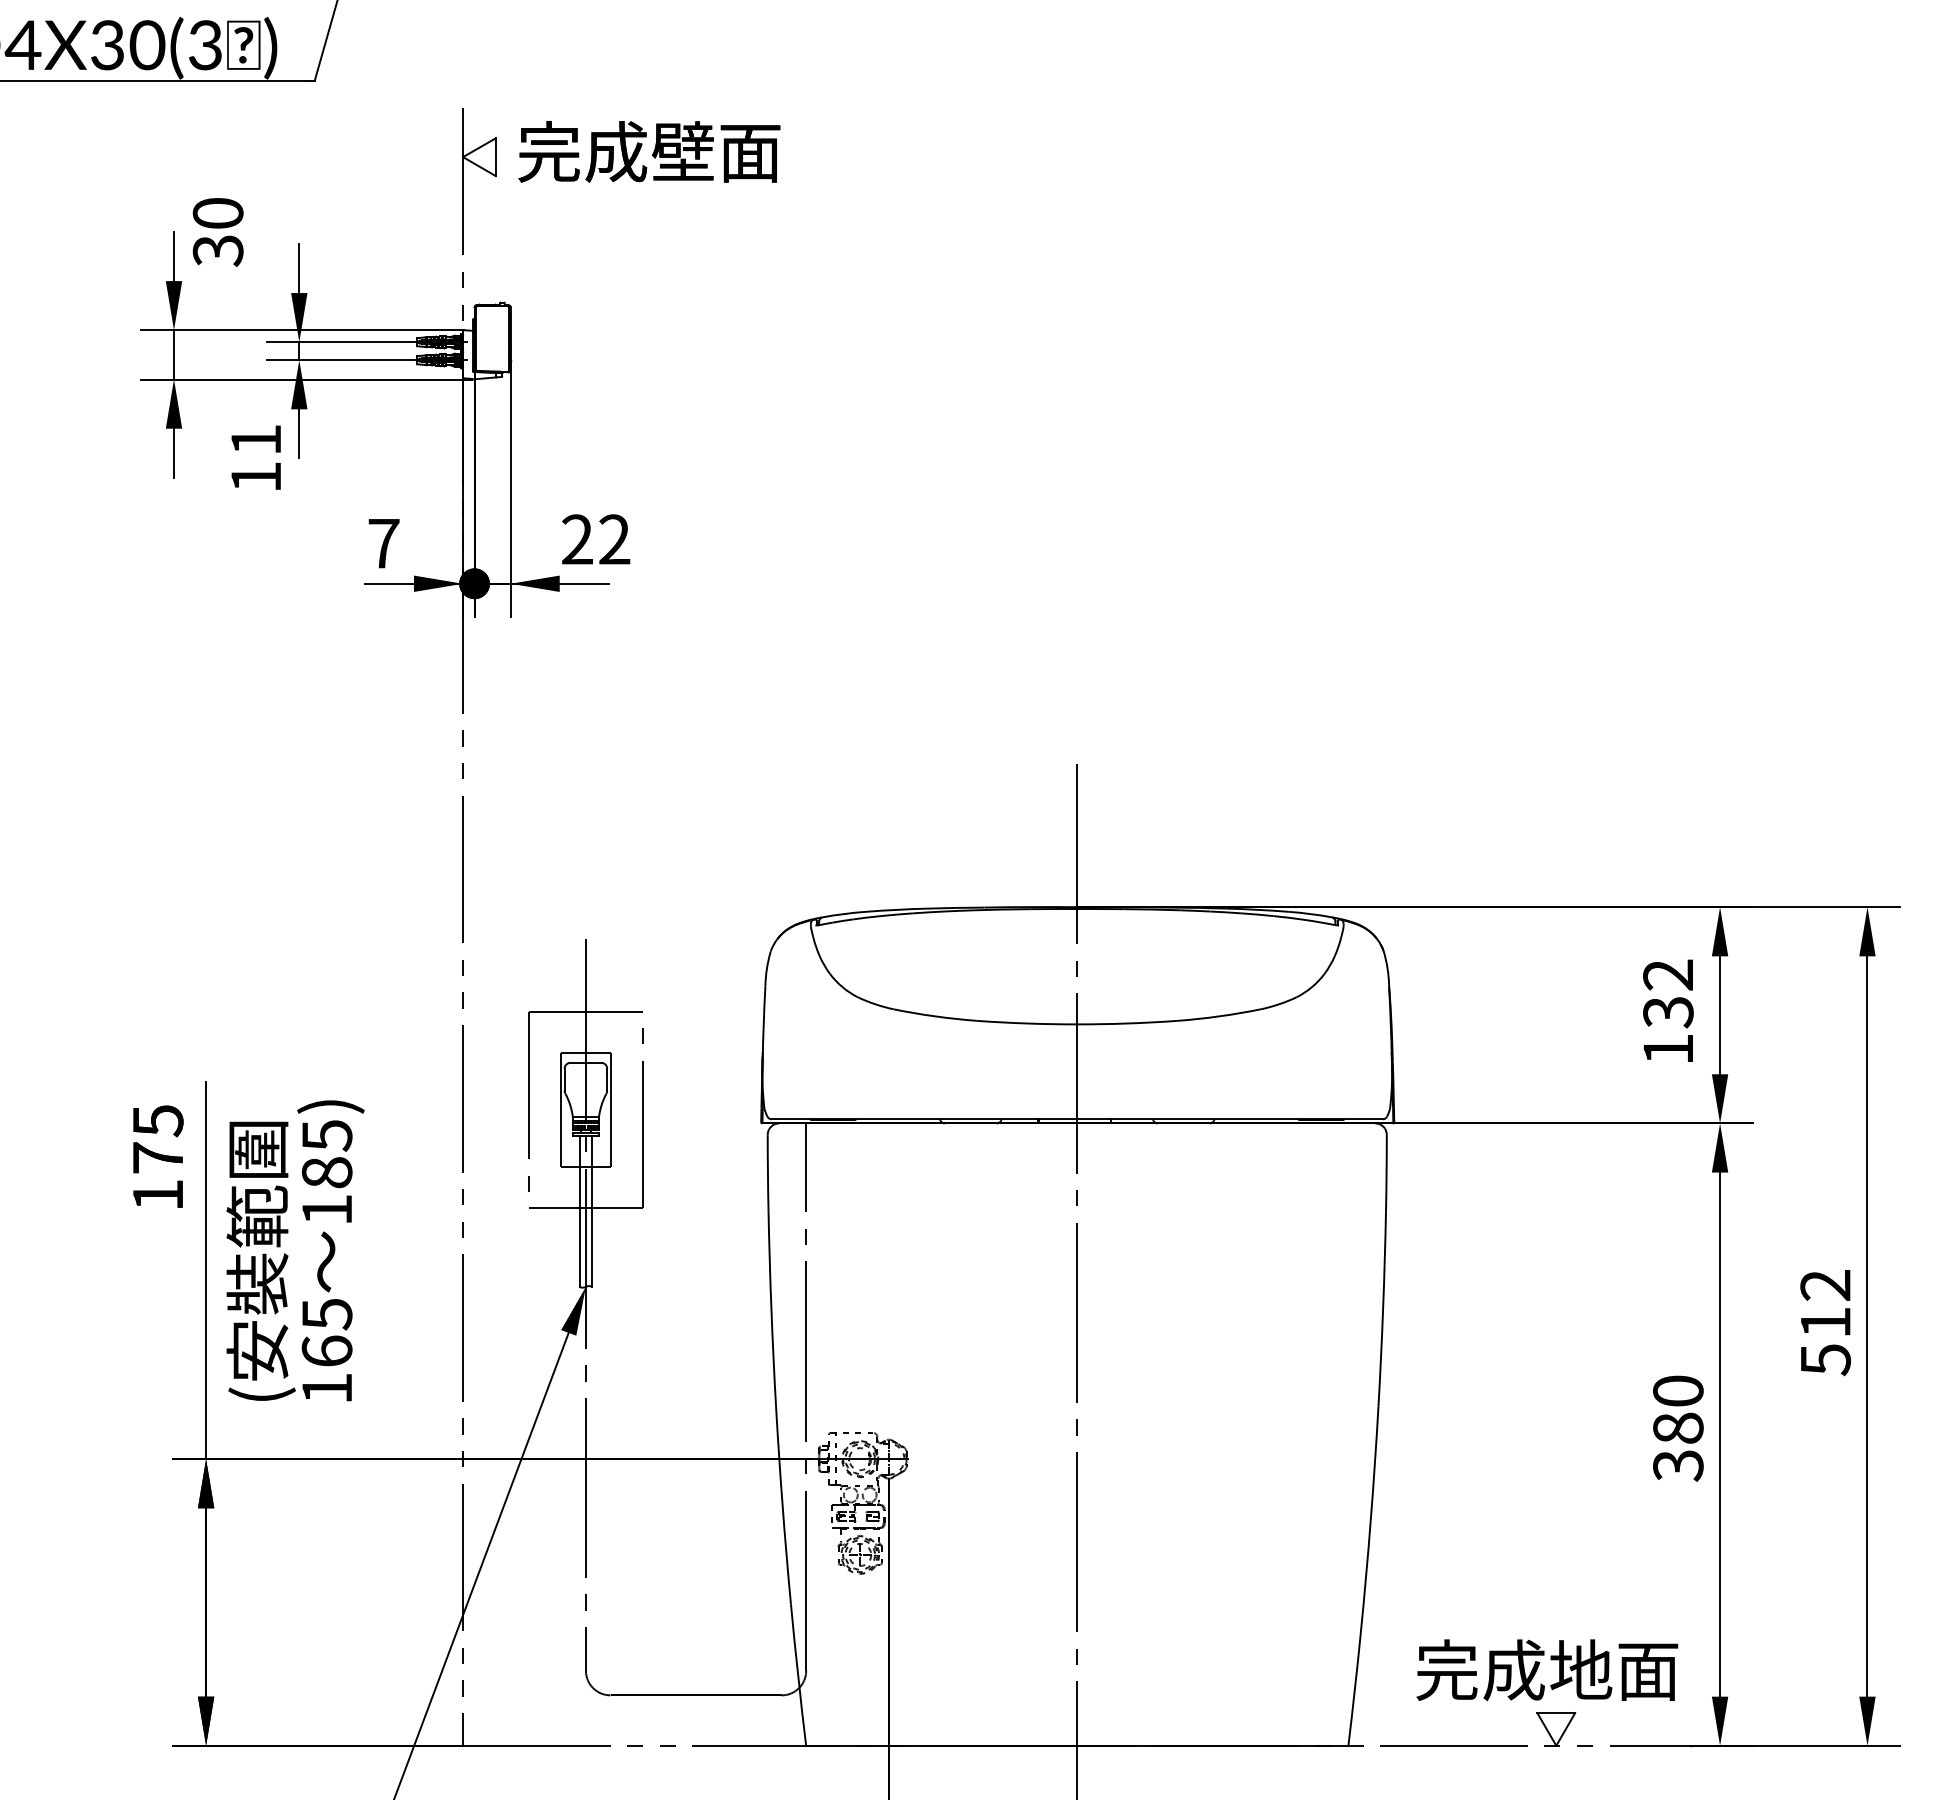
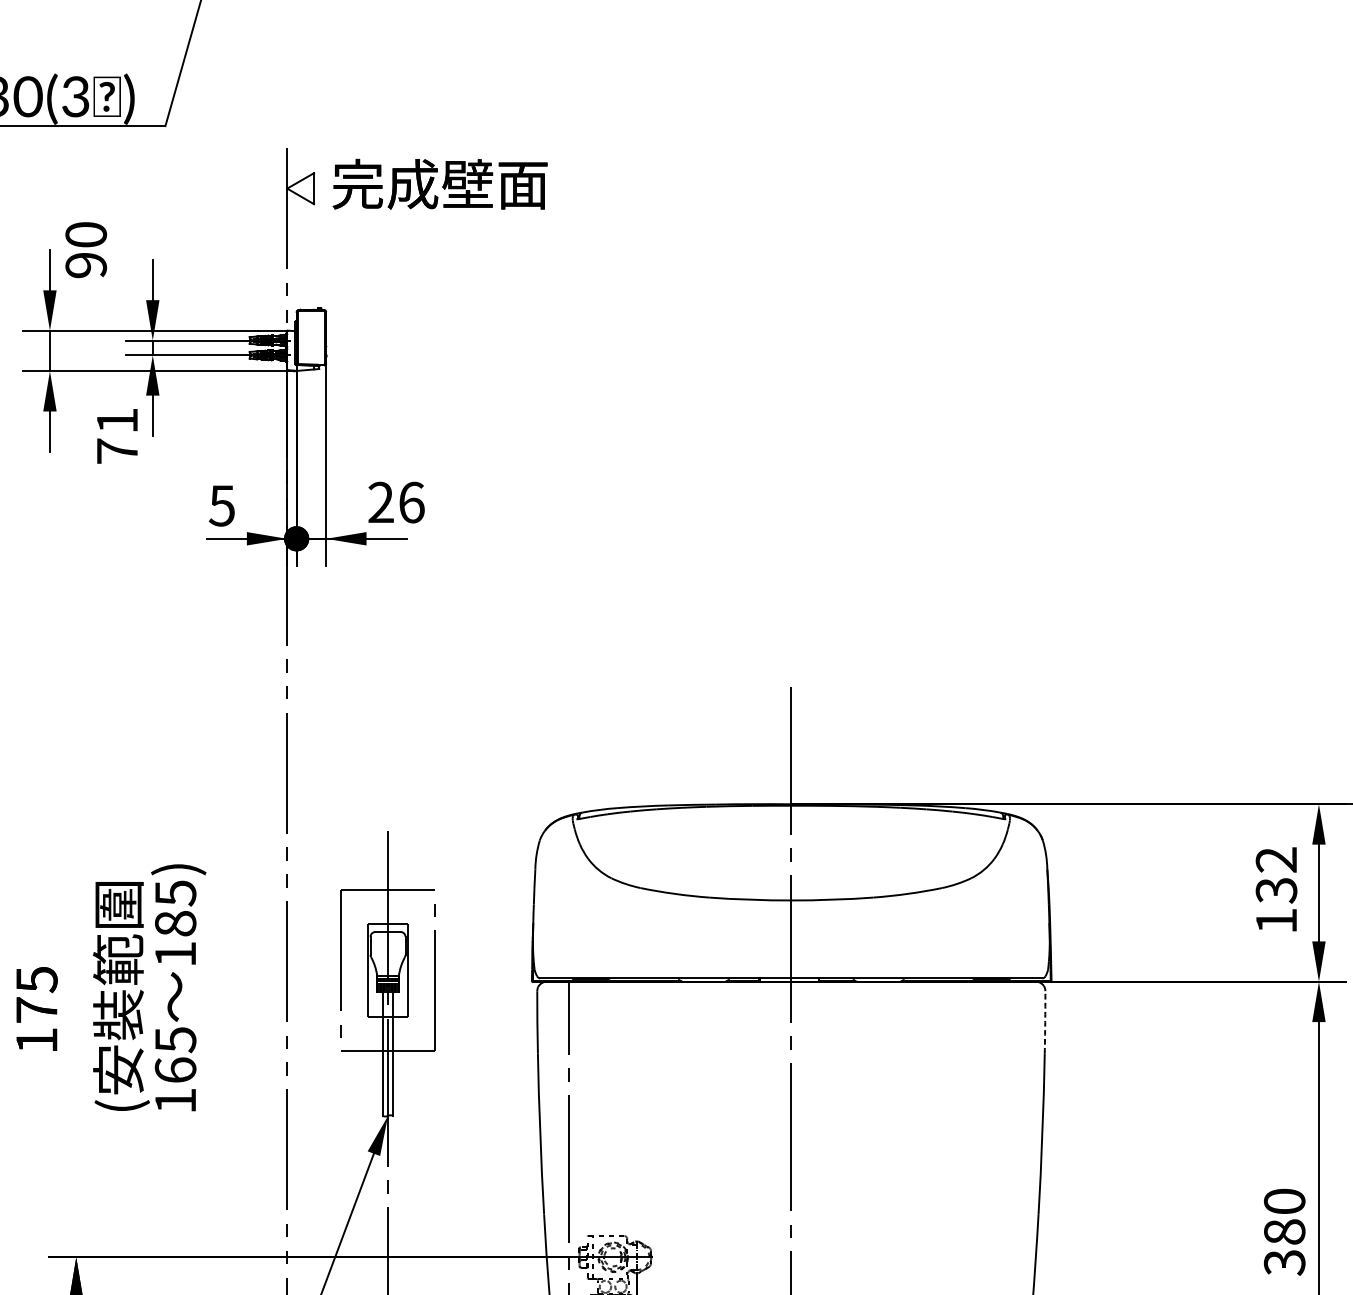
text: (218, 250) -> (86, 265), 30 -> 90
text: (255, 476) -> (116, 450), 11 -> 71
text: (614, 539) -> (411, 502), 22 -> 26
text: (383, 543) -> (221, 505), 7 -> 5
arc: (1386, 1173) -> (1045, 1022), solid -> dashed
text: (295, 1250) -> (149, 987), moved
line: (206, 1270) -> (76, 1102), removed

